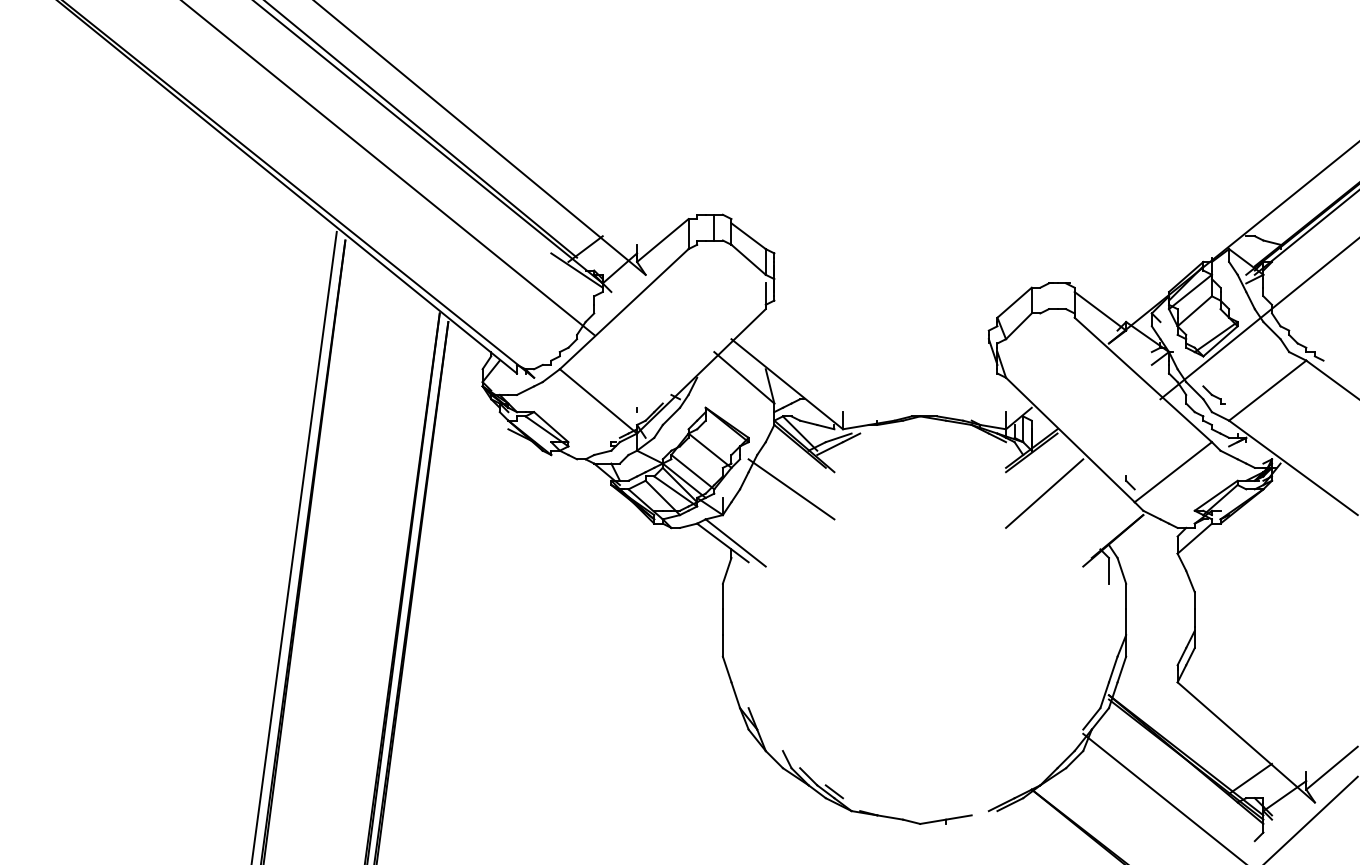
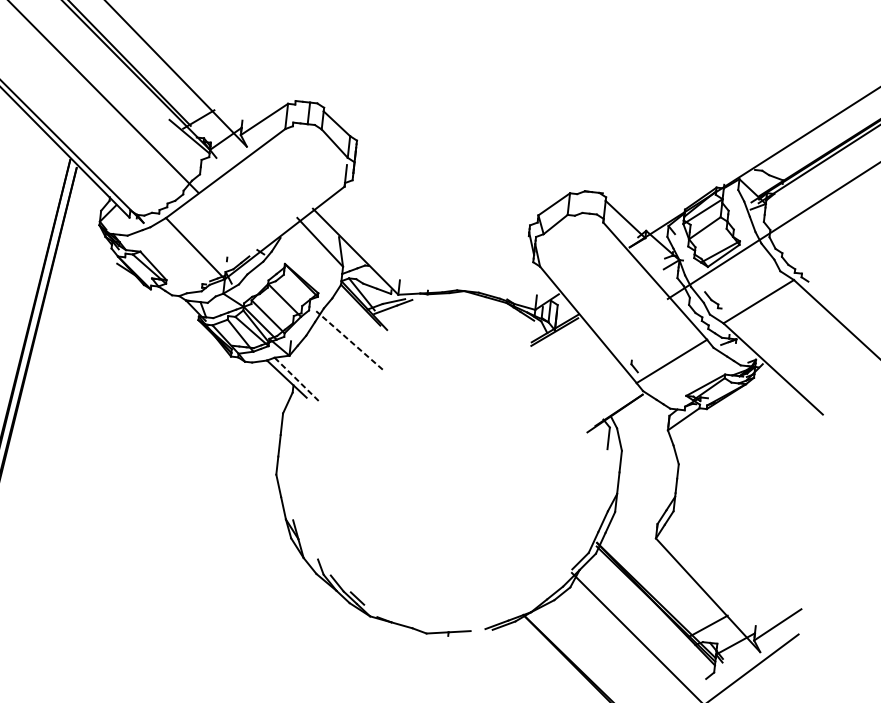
line: (791, 489) -> (349, 340), solid -> dashed
line: (1044, 493) -> (561, 367), removed
line: (736, 543) -> (298, 380), solid -> dashed

